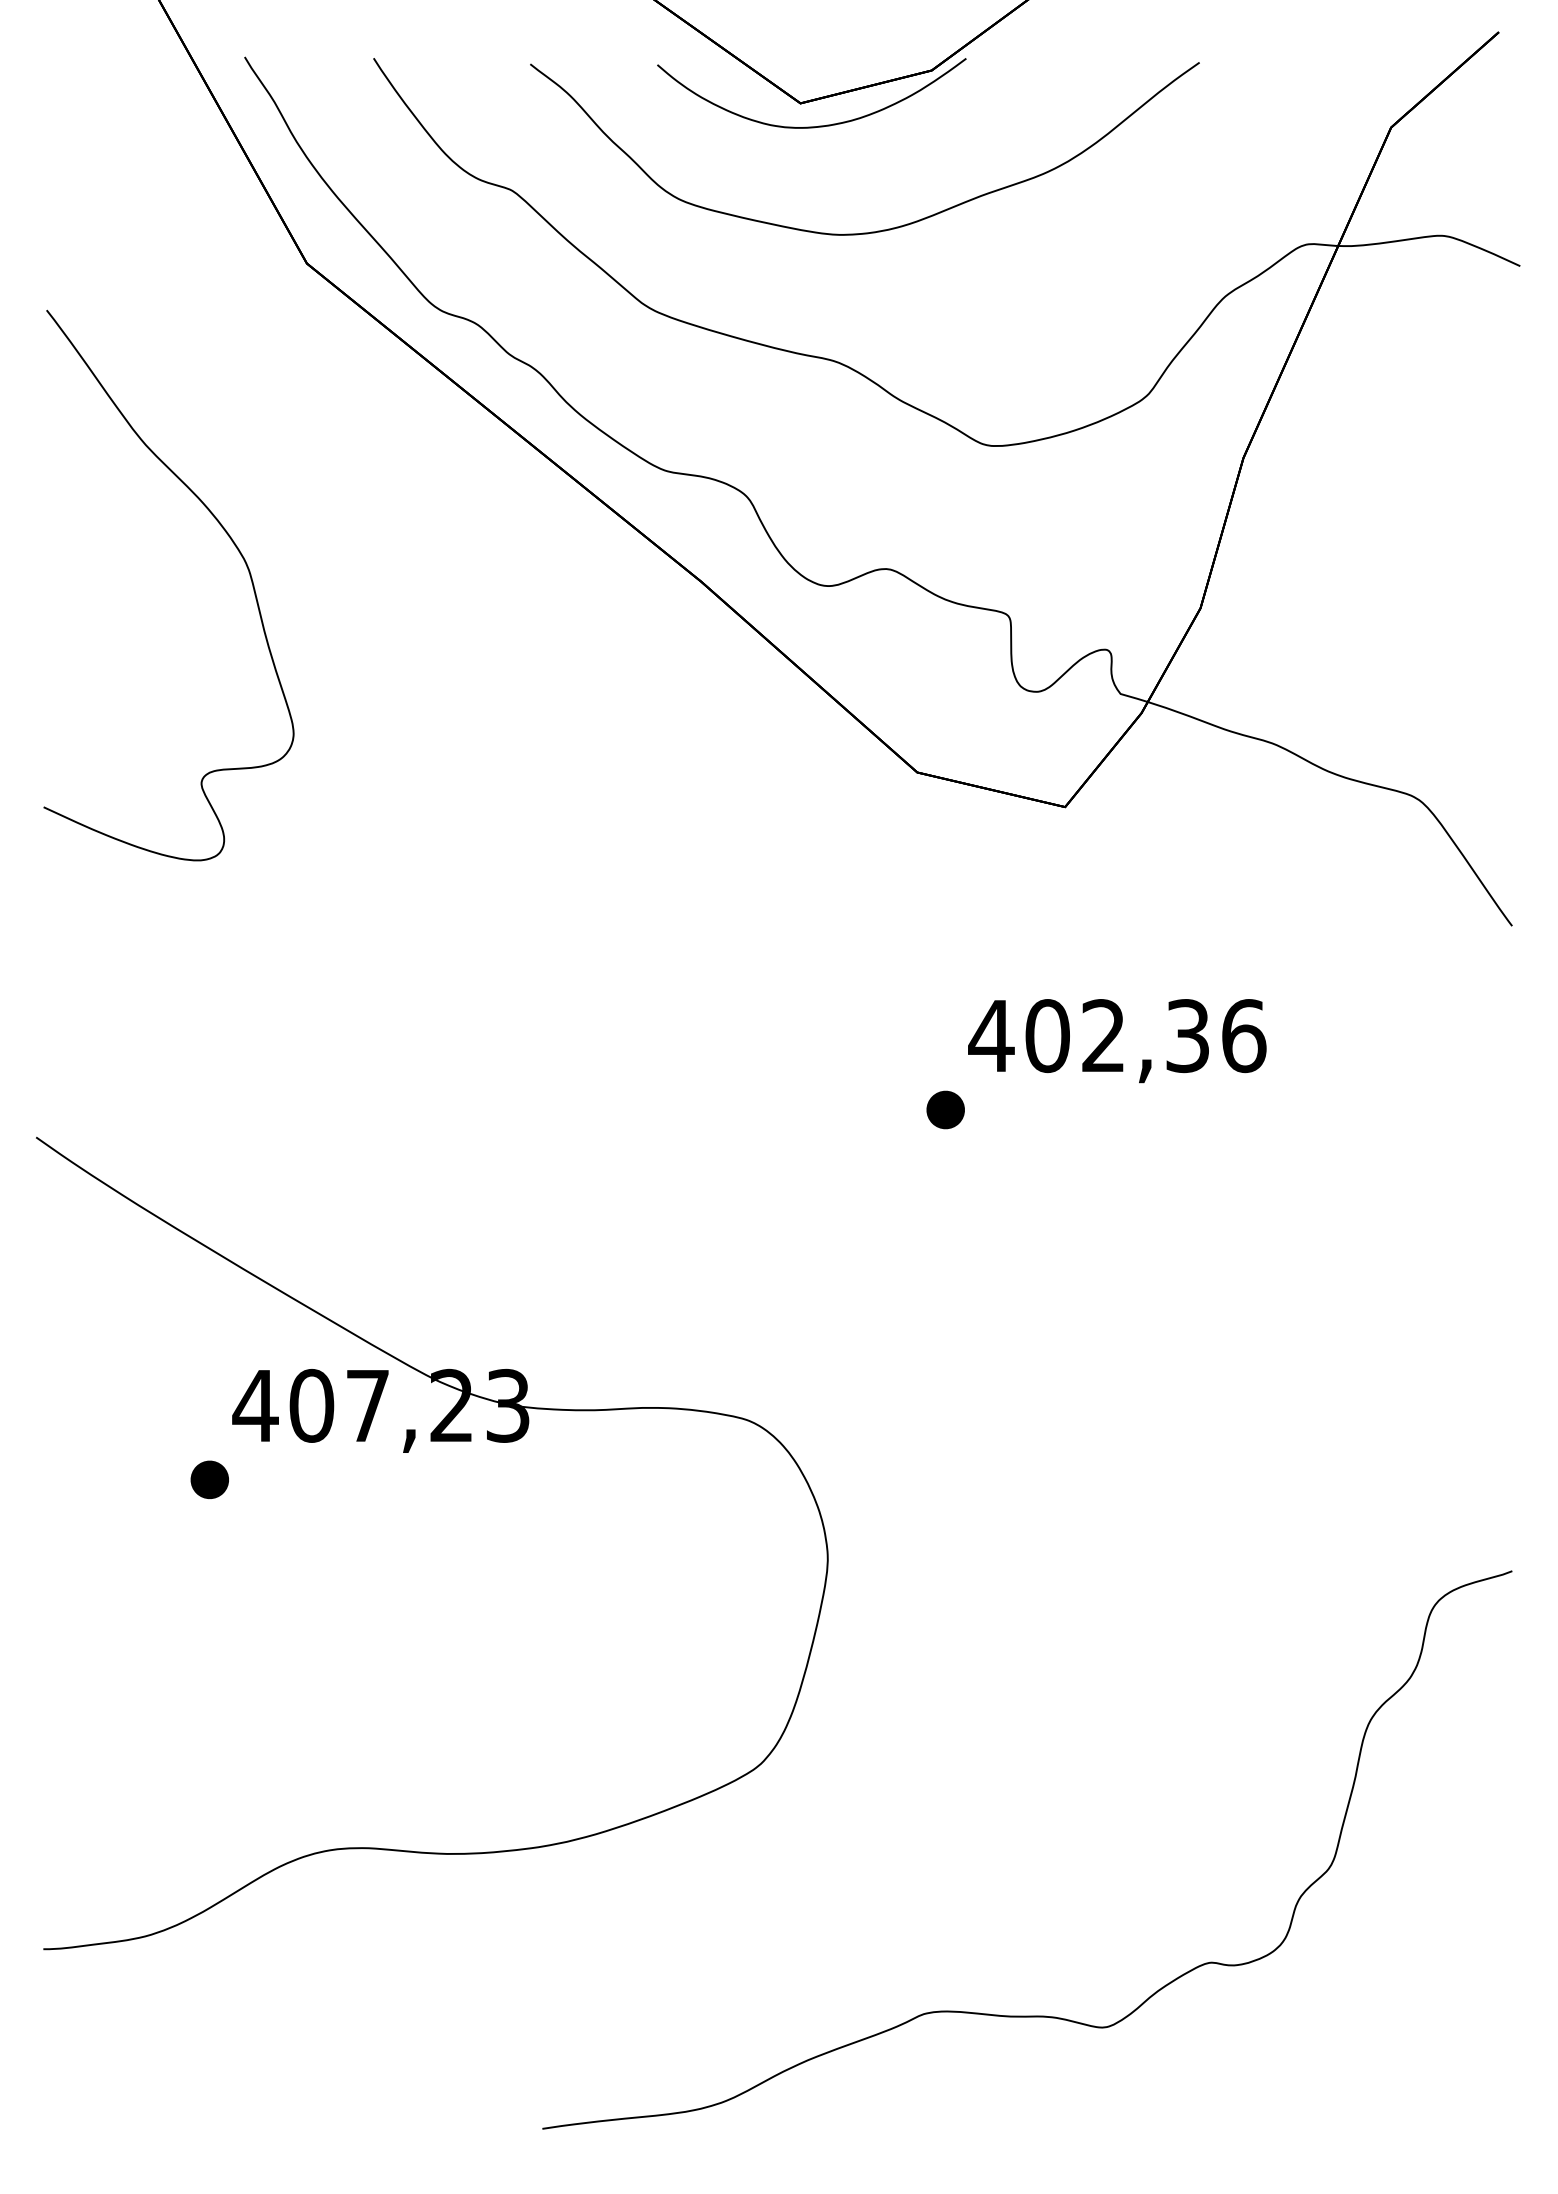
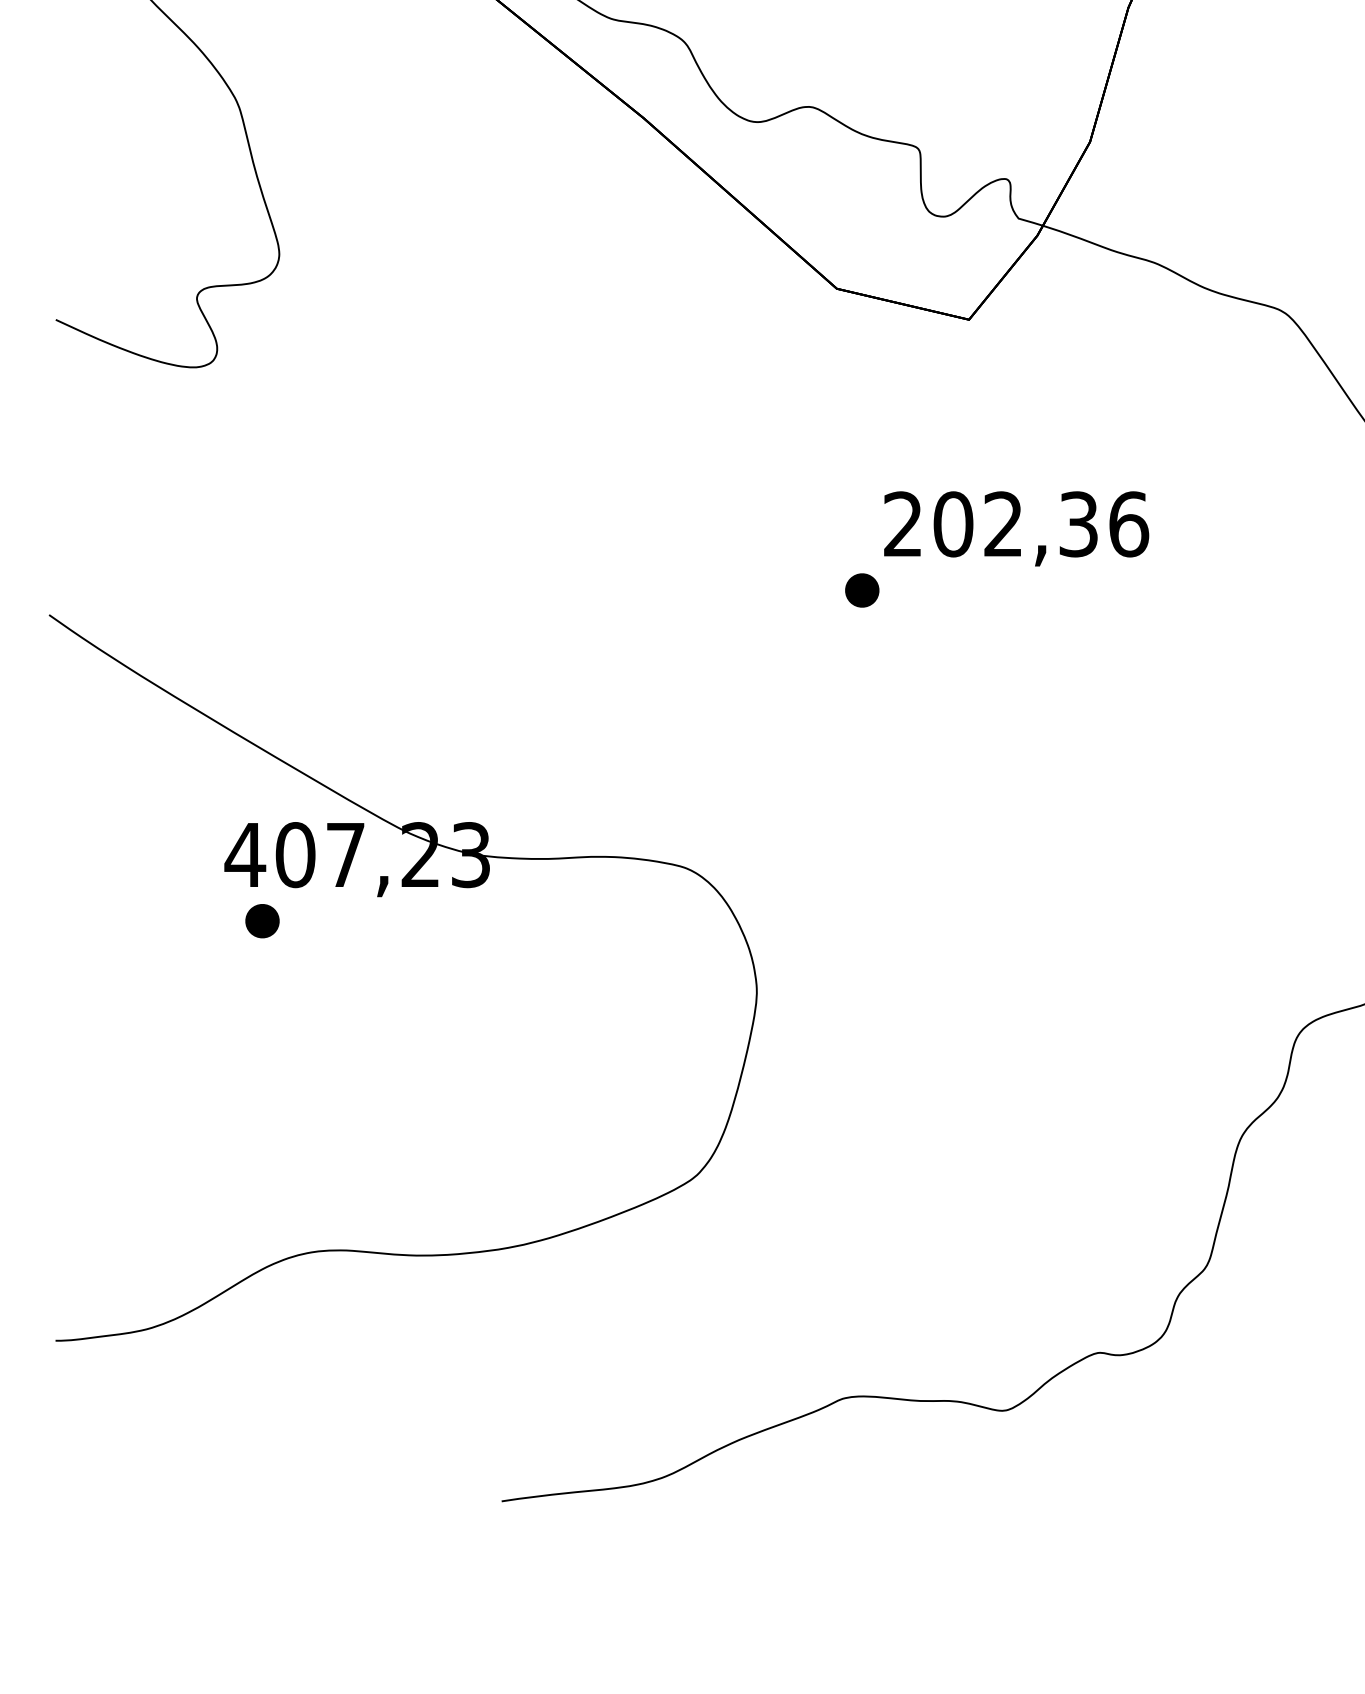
text: (991, 1035) -> (903, 523), 402,36 -> 202,36
part: (209, 1479) -> (262, 920), moved

